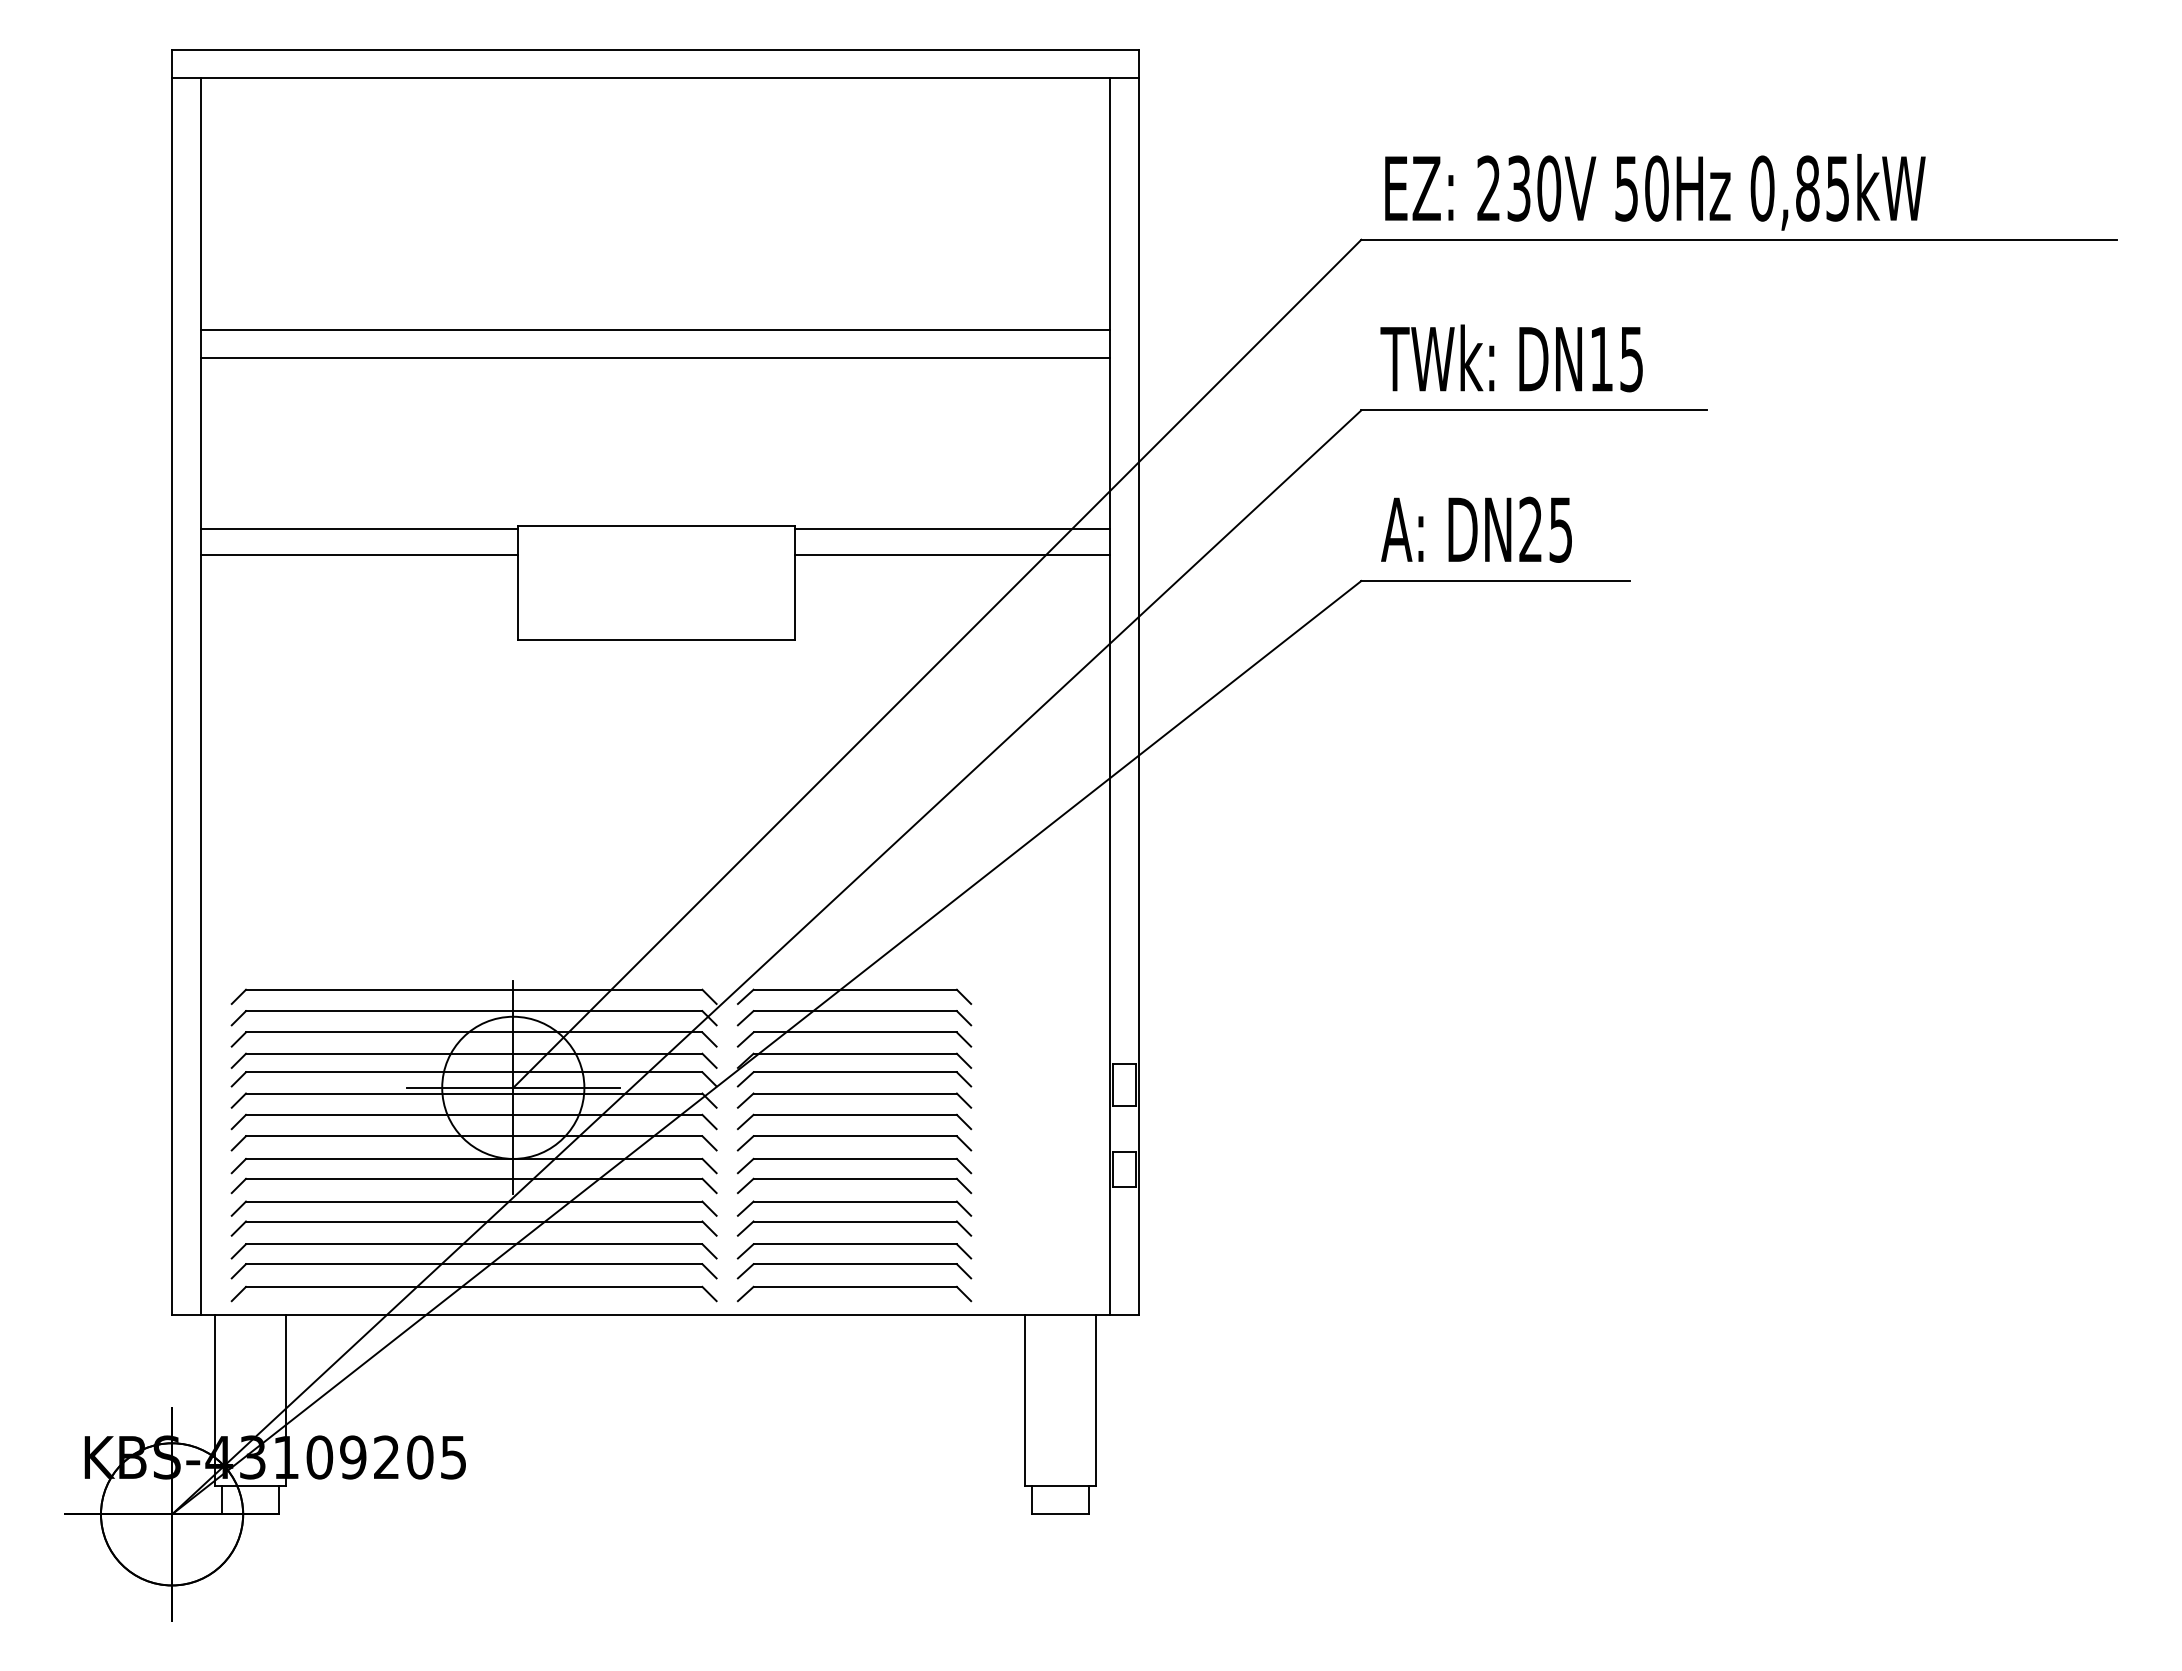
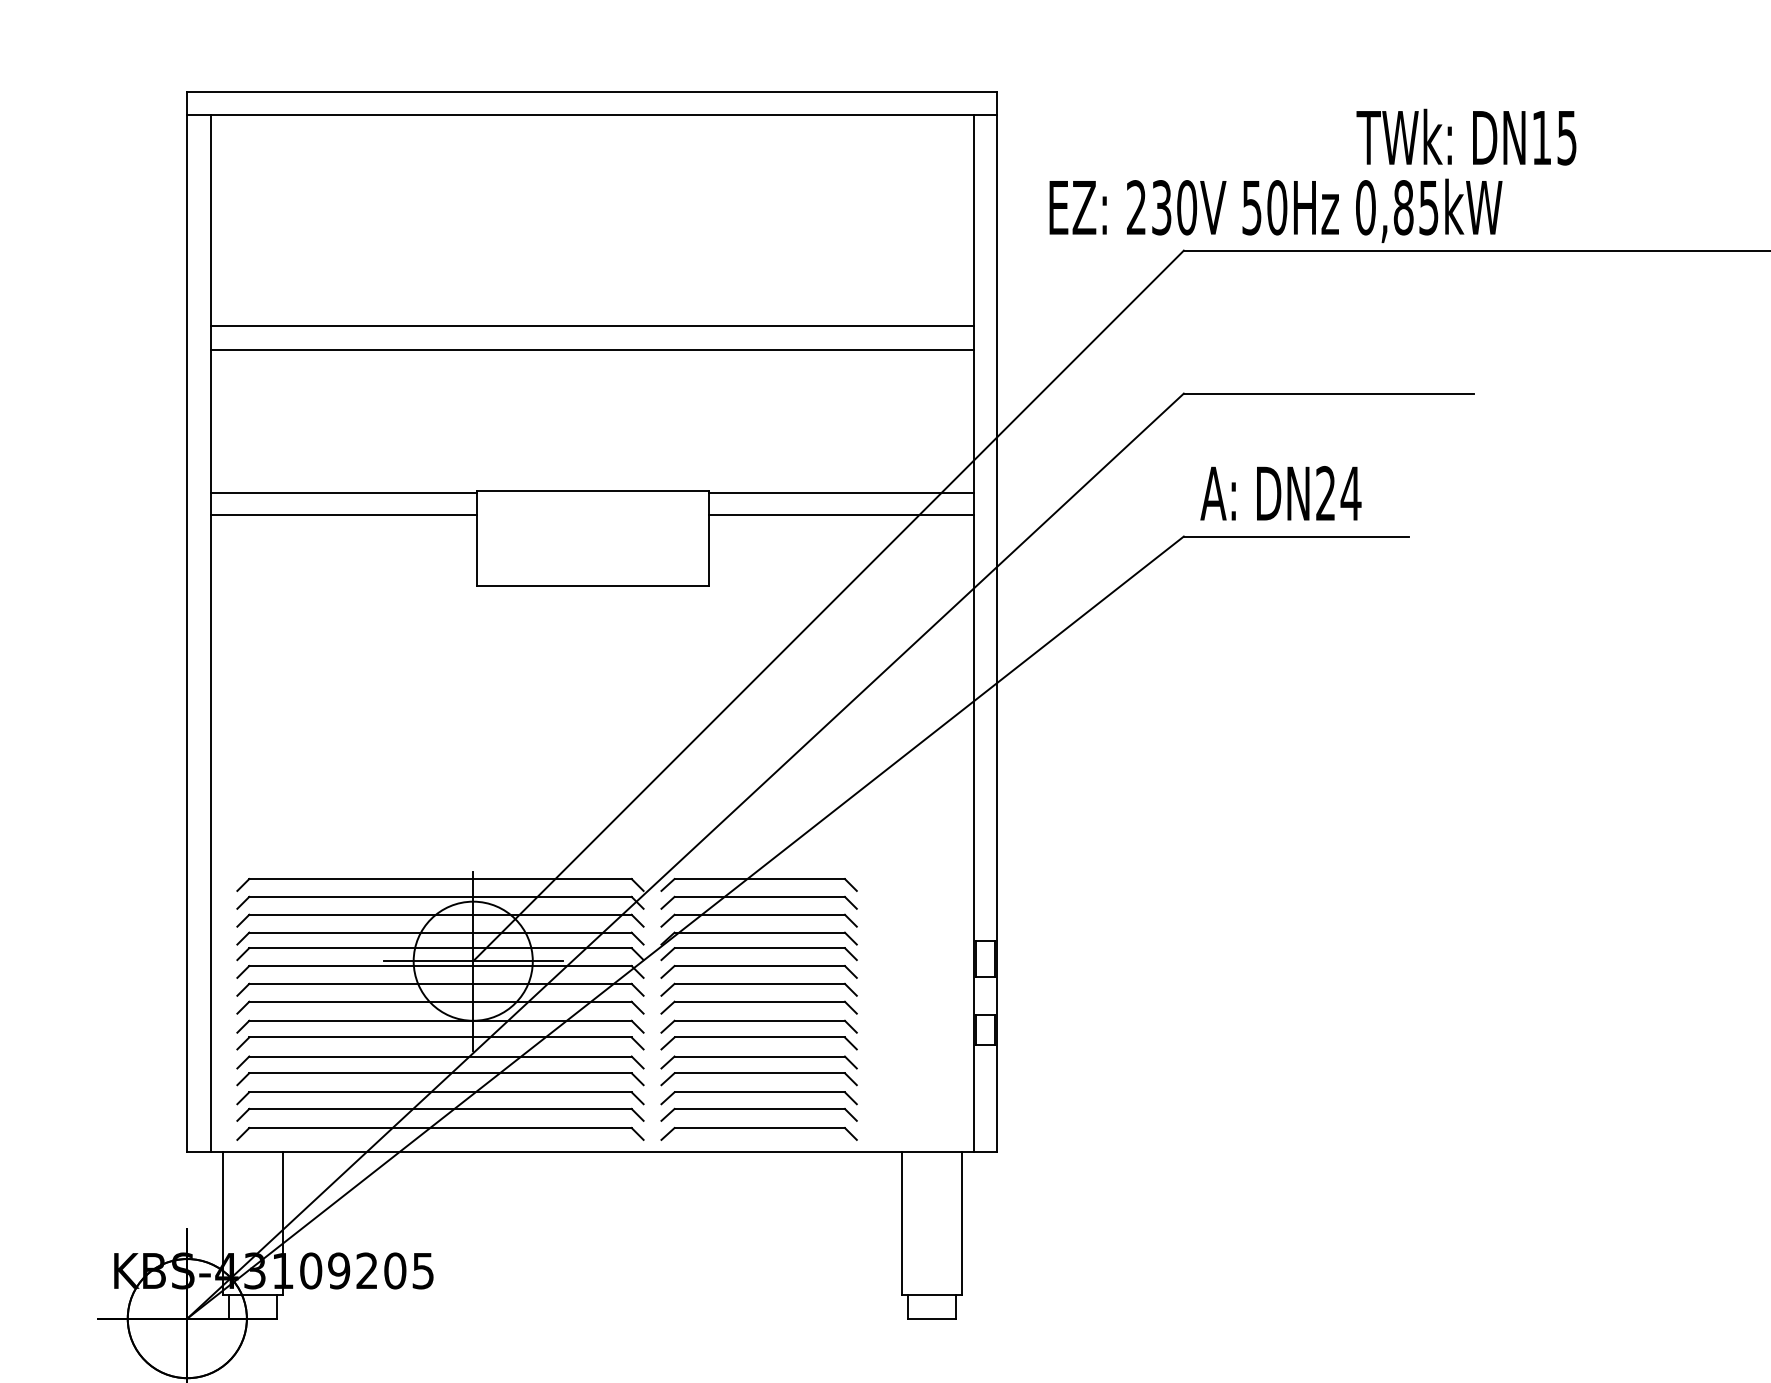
text: (1655, 192) -> (1276, 211), moved
text: (1511, 358) -> (1466, 137), moved
text: (1560, 529) -> (1350, 493), DN25 -> DN24

